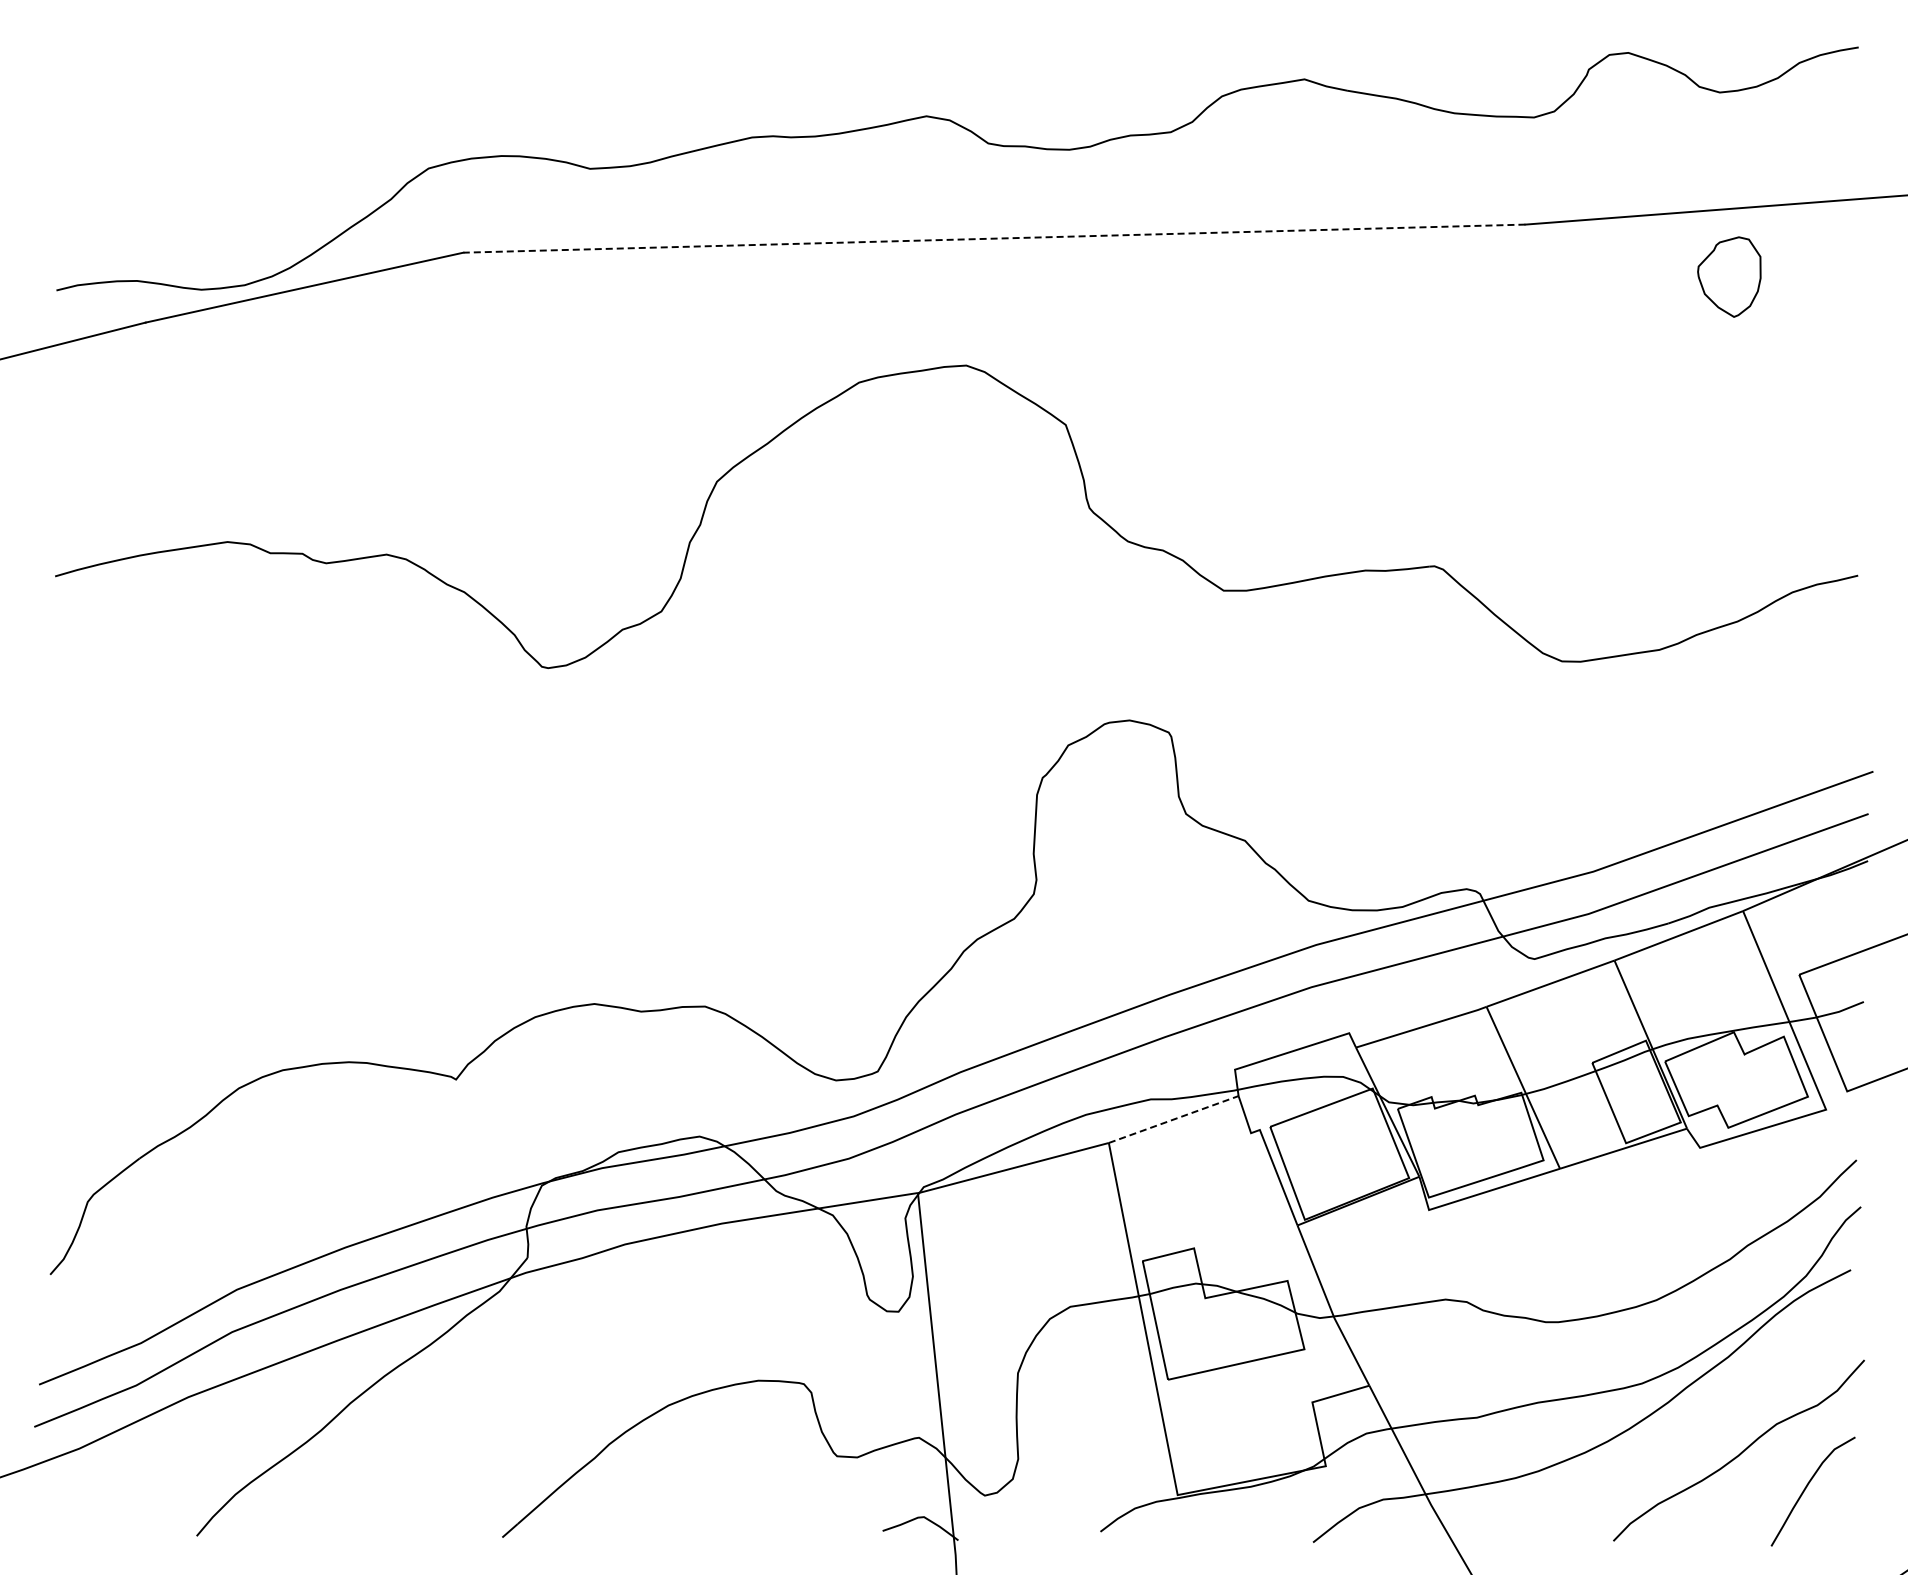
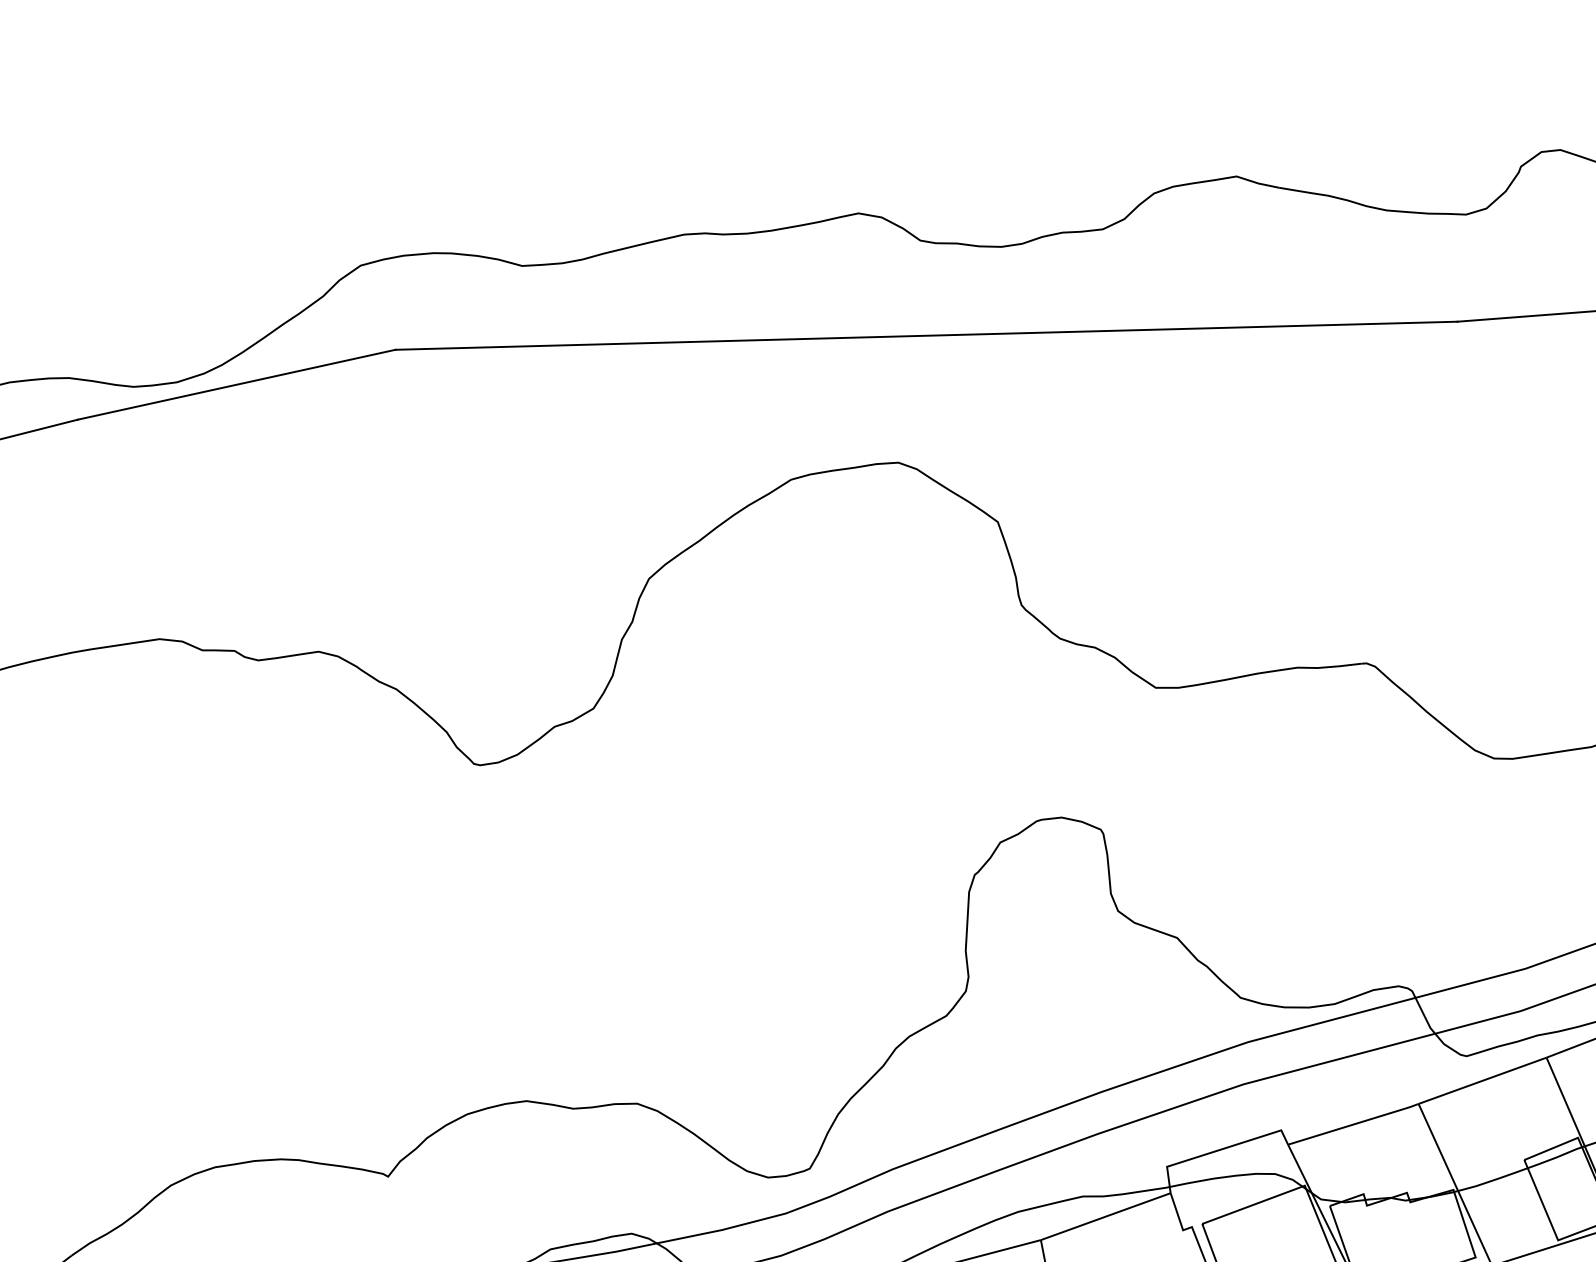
line: (993, 238) -> (925, 335), dashed -> solid
line: (1173, 1119) -> (1105, 1216), dashed -> solid

